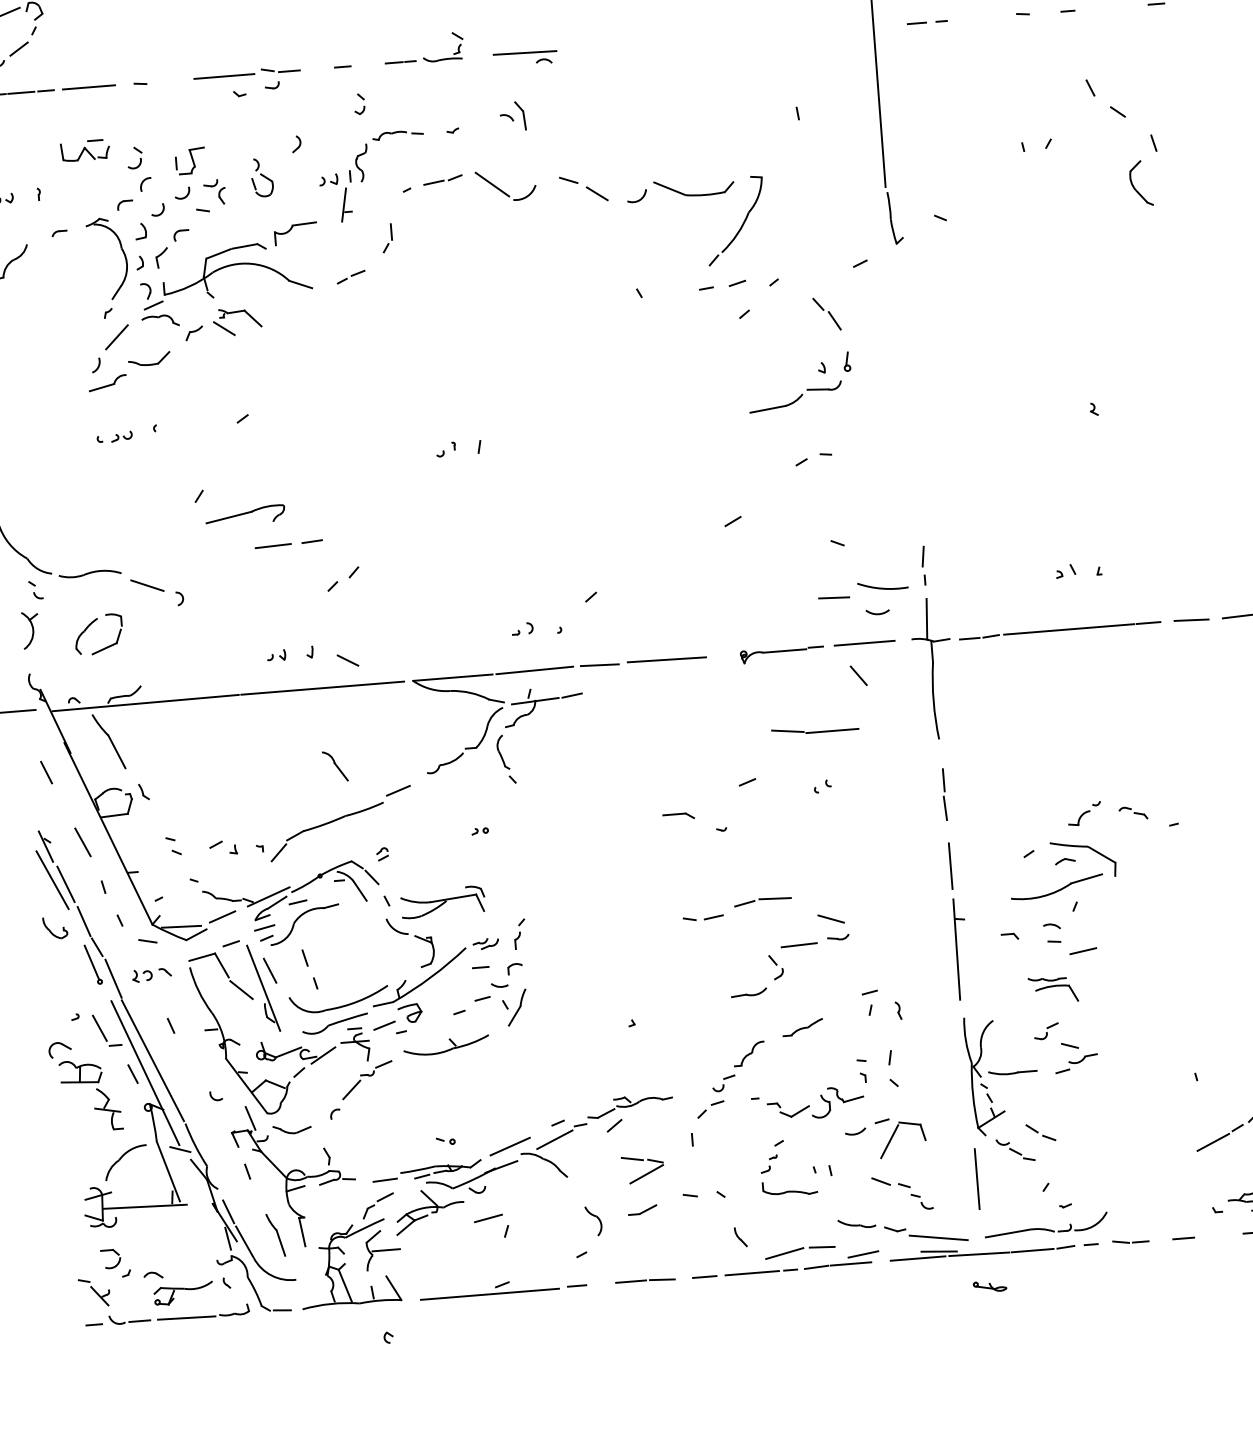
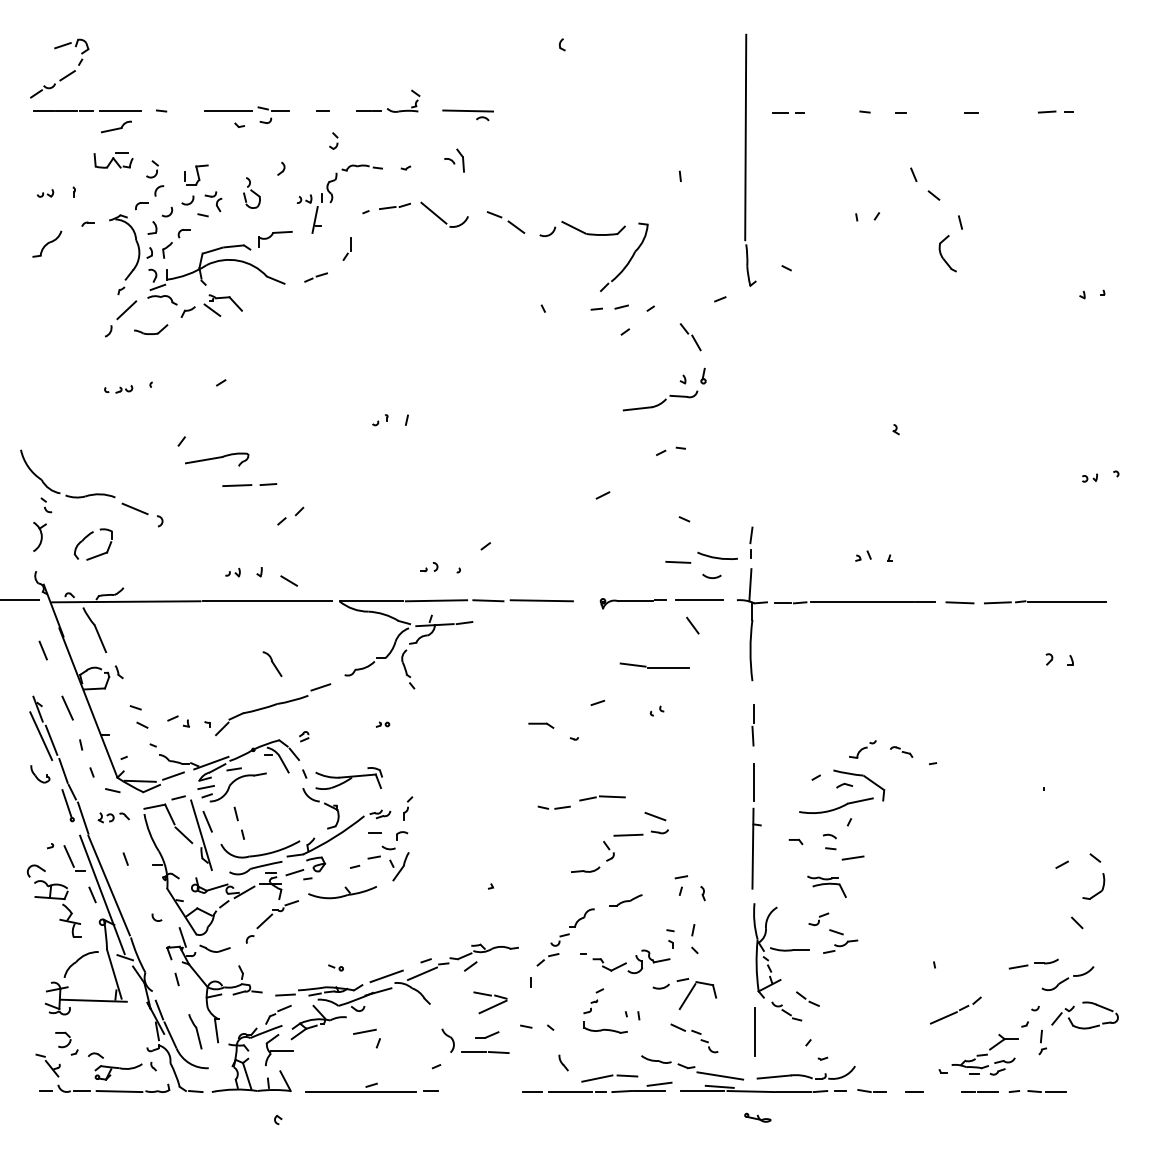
part: (107, 382) -> (116, 126), moved
part: (173, 845) -> (139, 716), size x1.6
line: (645, 1281) -> (485, 1052), moved

